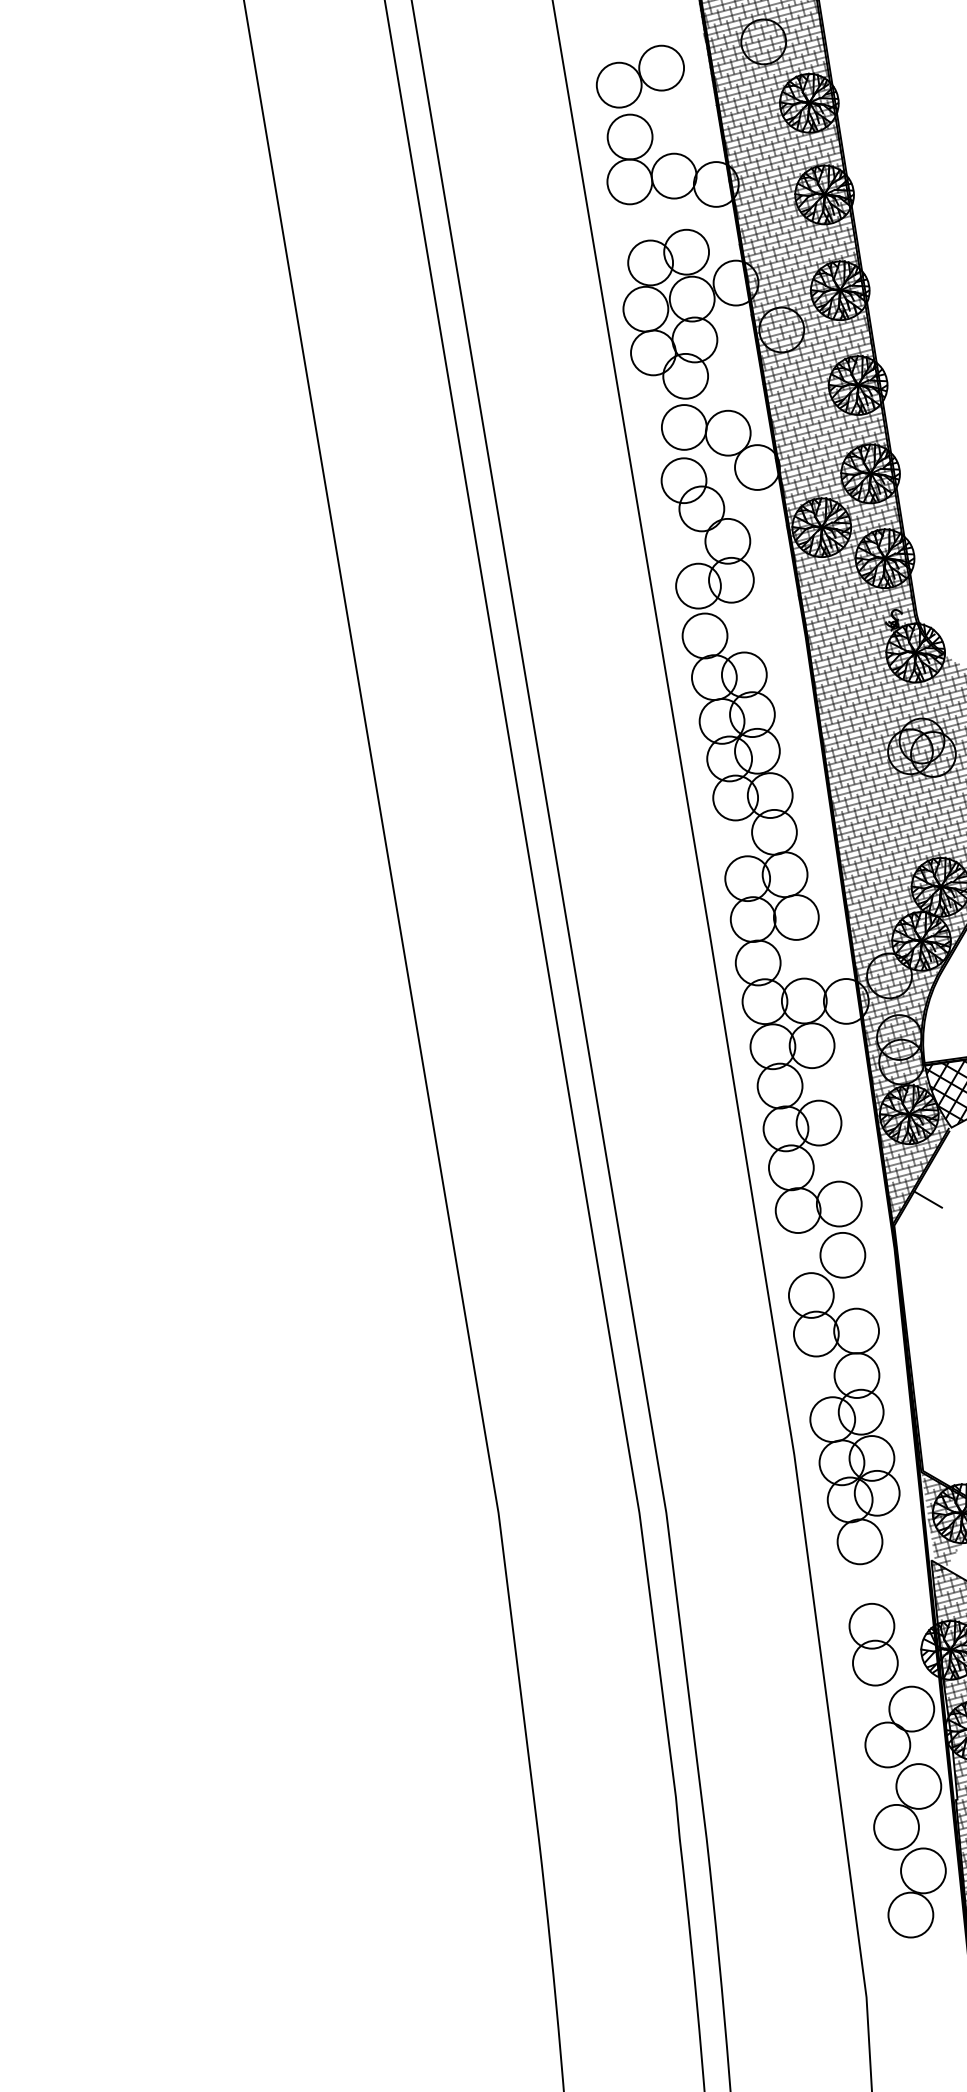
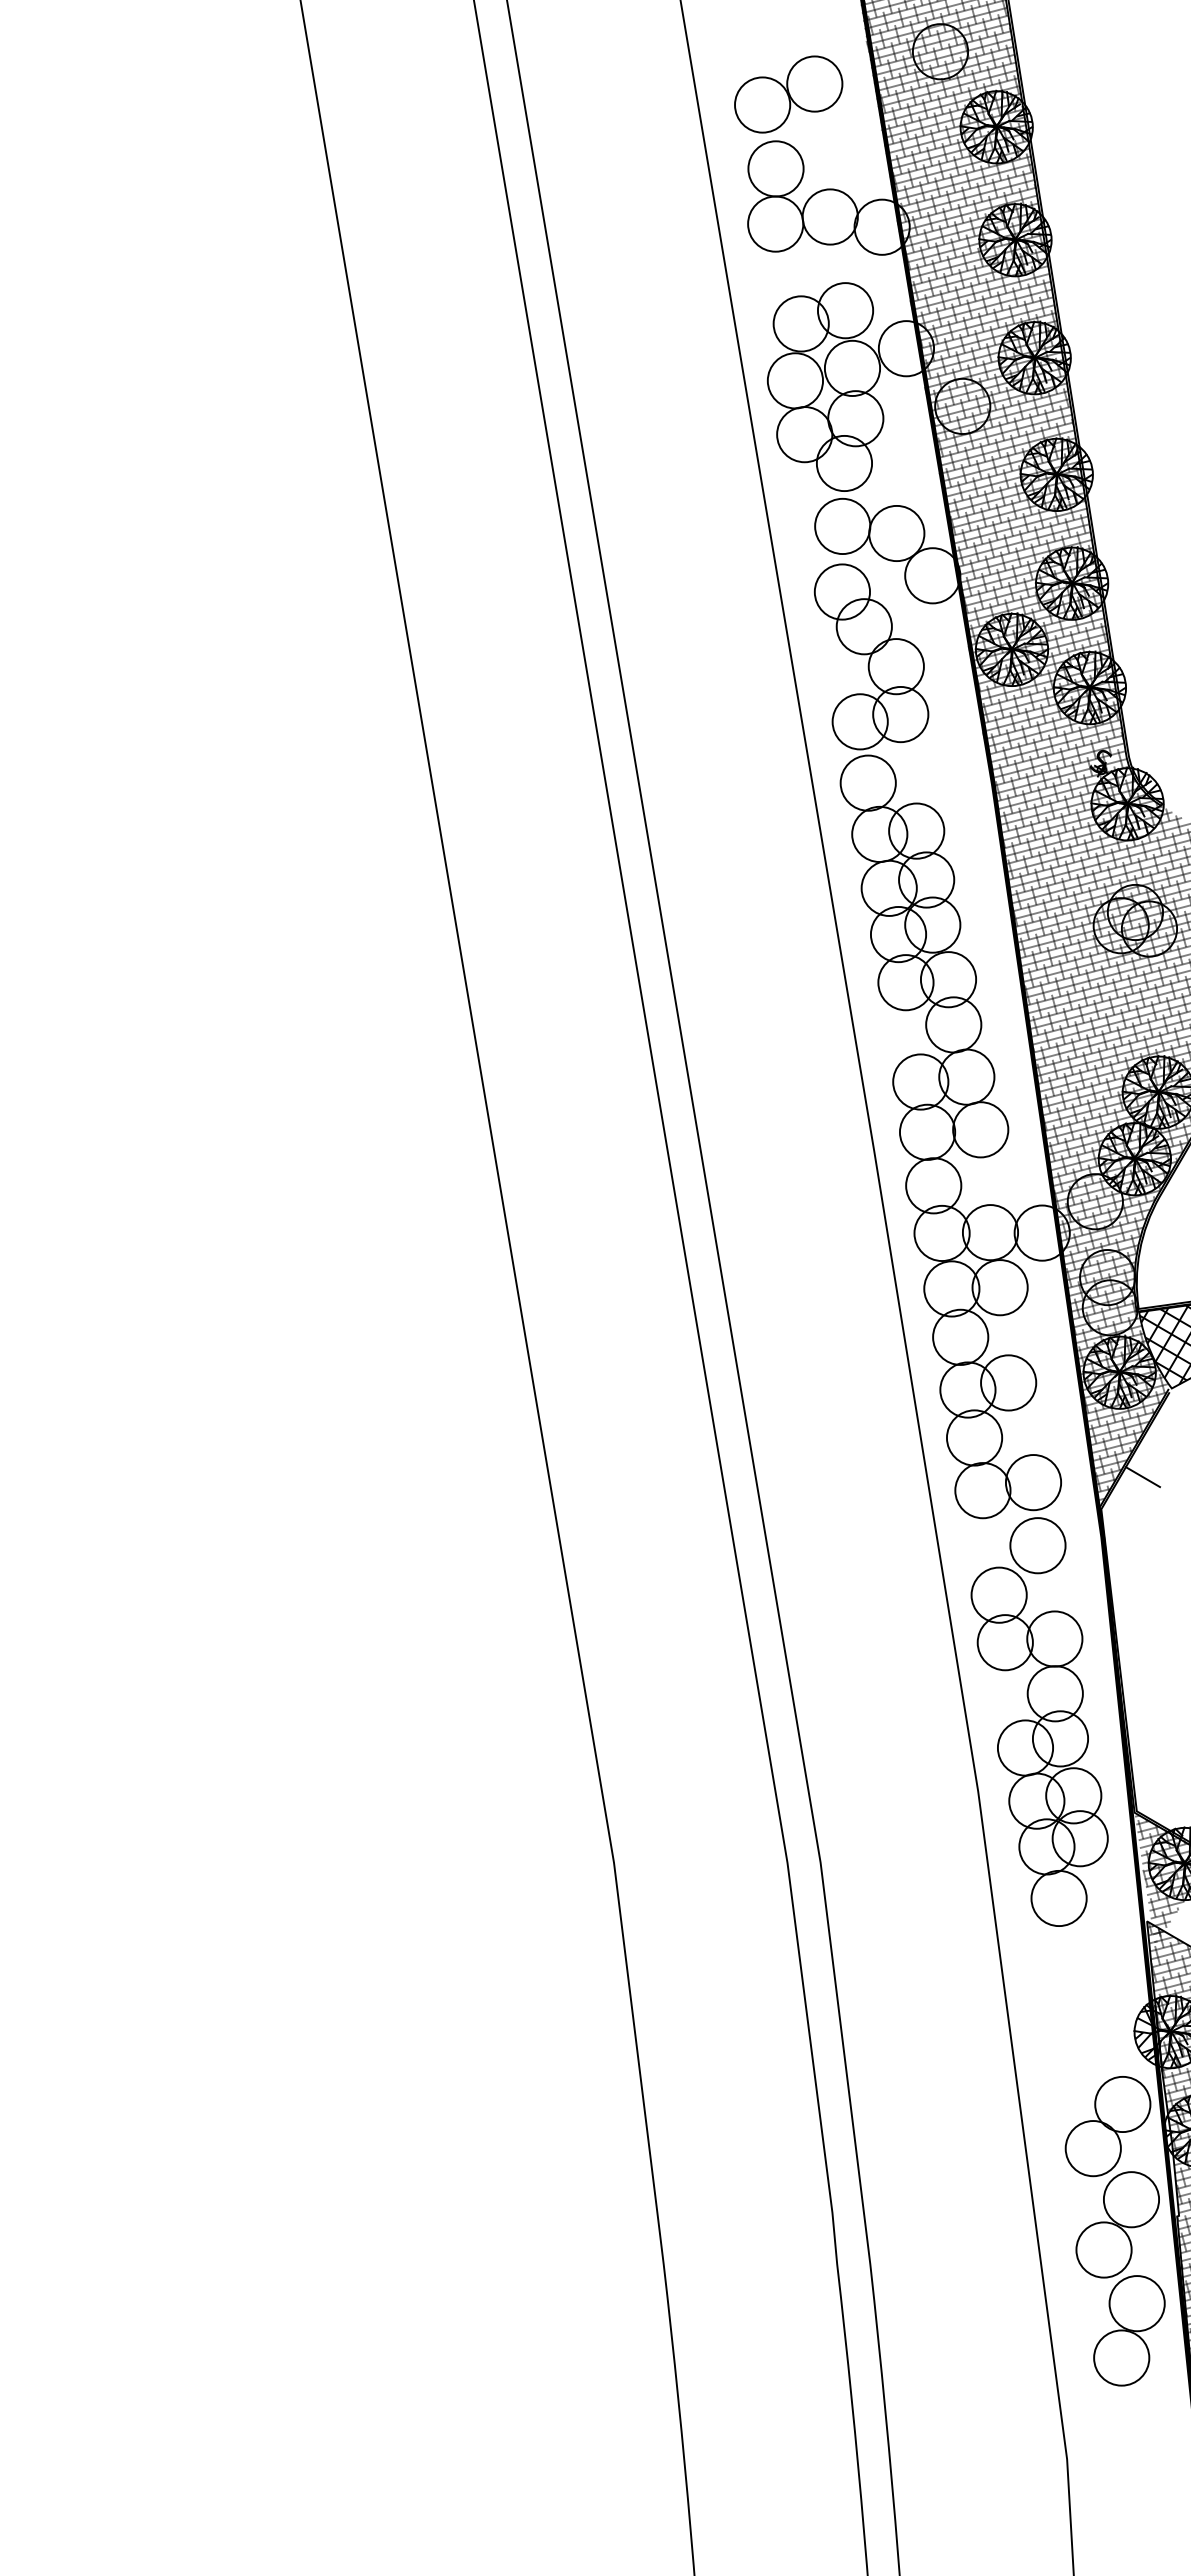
part: (873, 1644) -> (1075, 2024), removed

